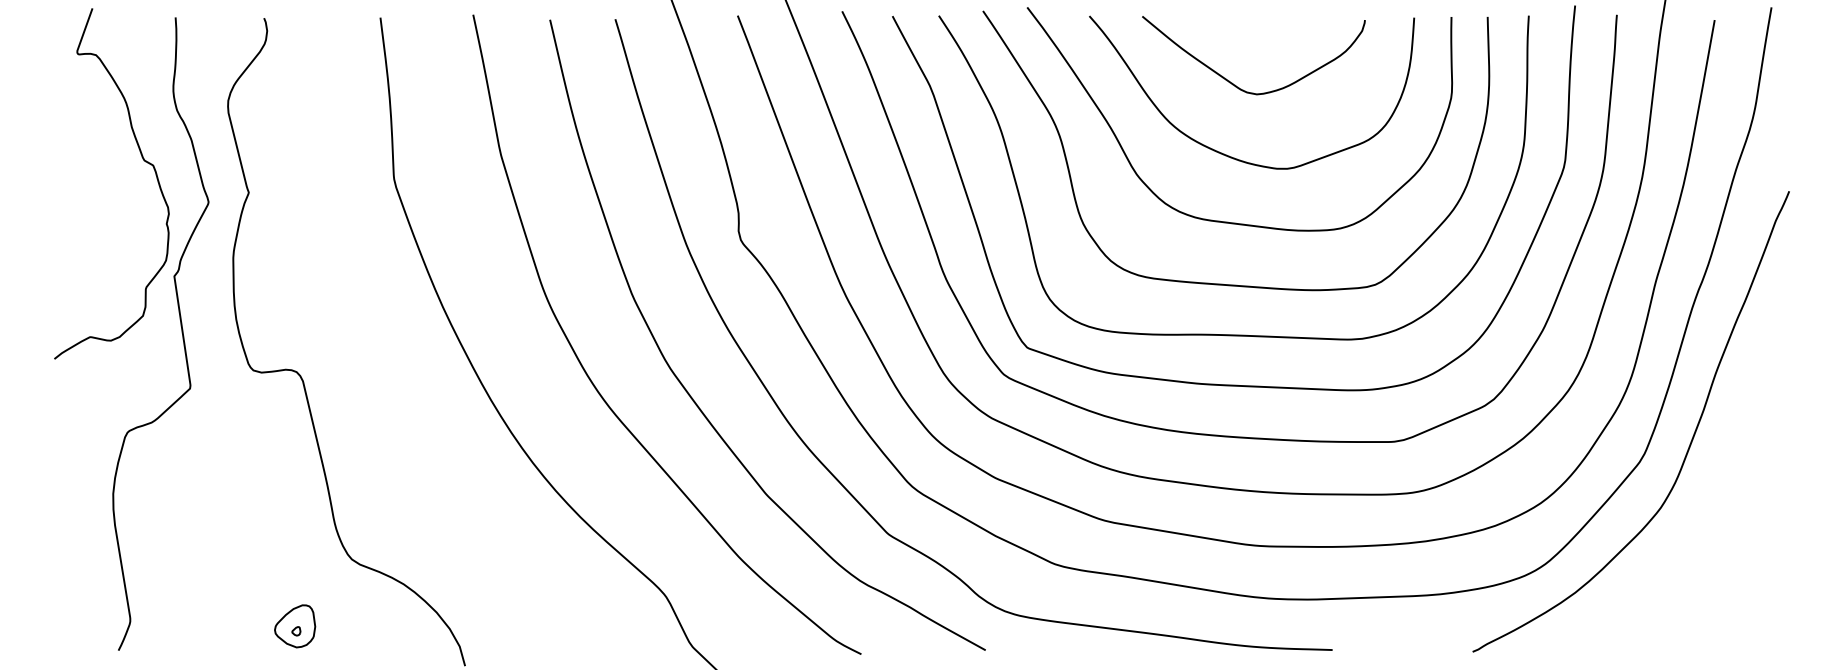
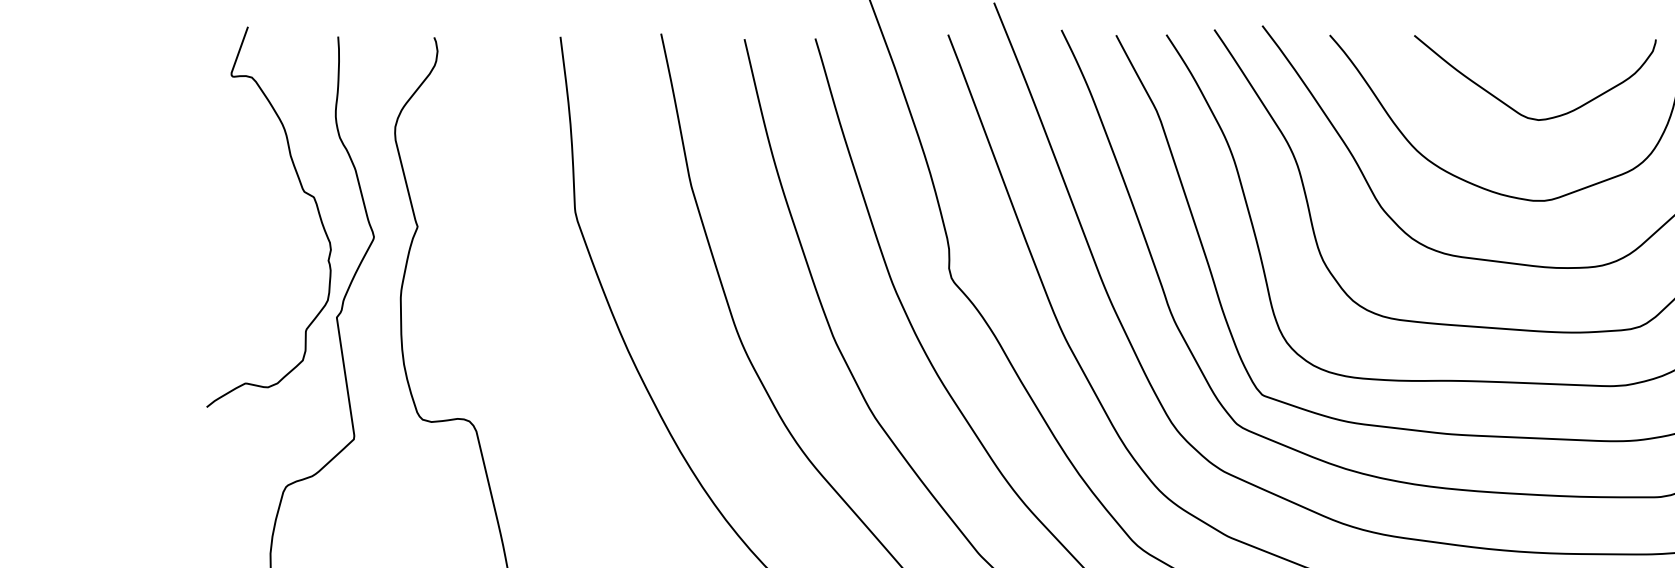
curve: (1235, 84) -> (1515, 109), moved

